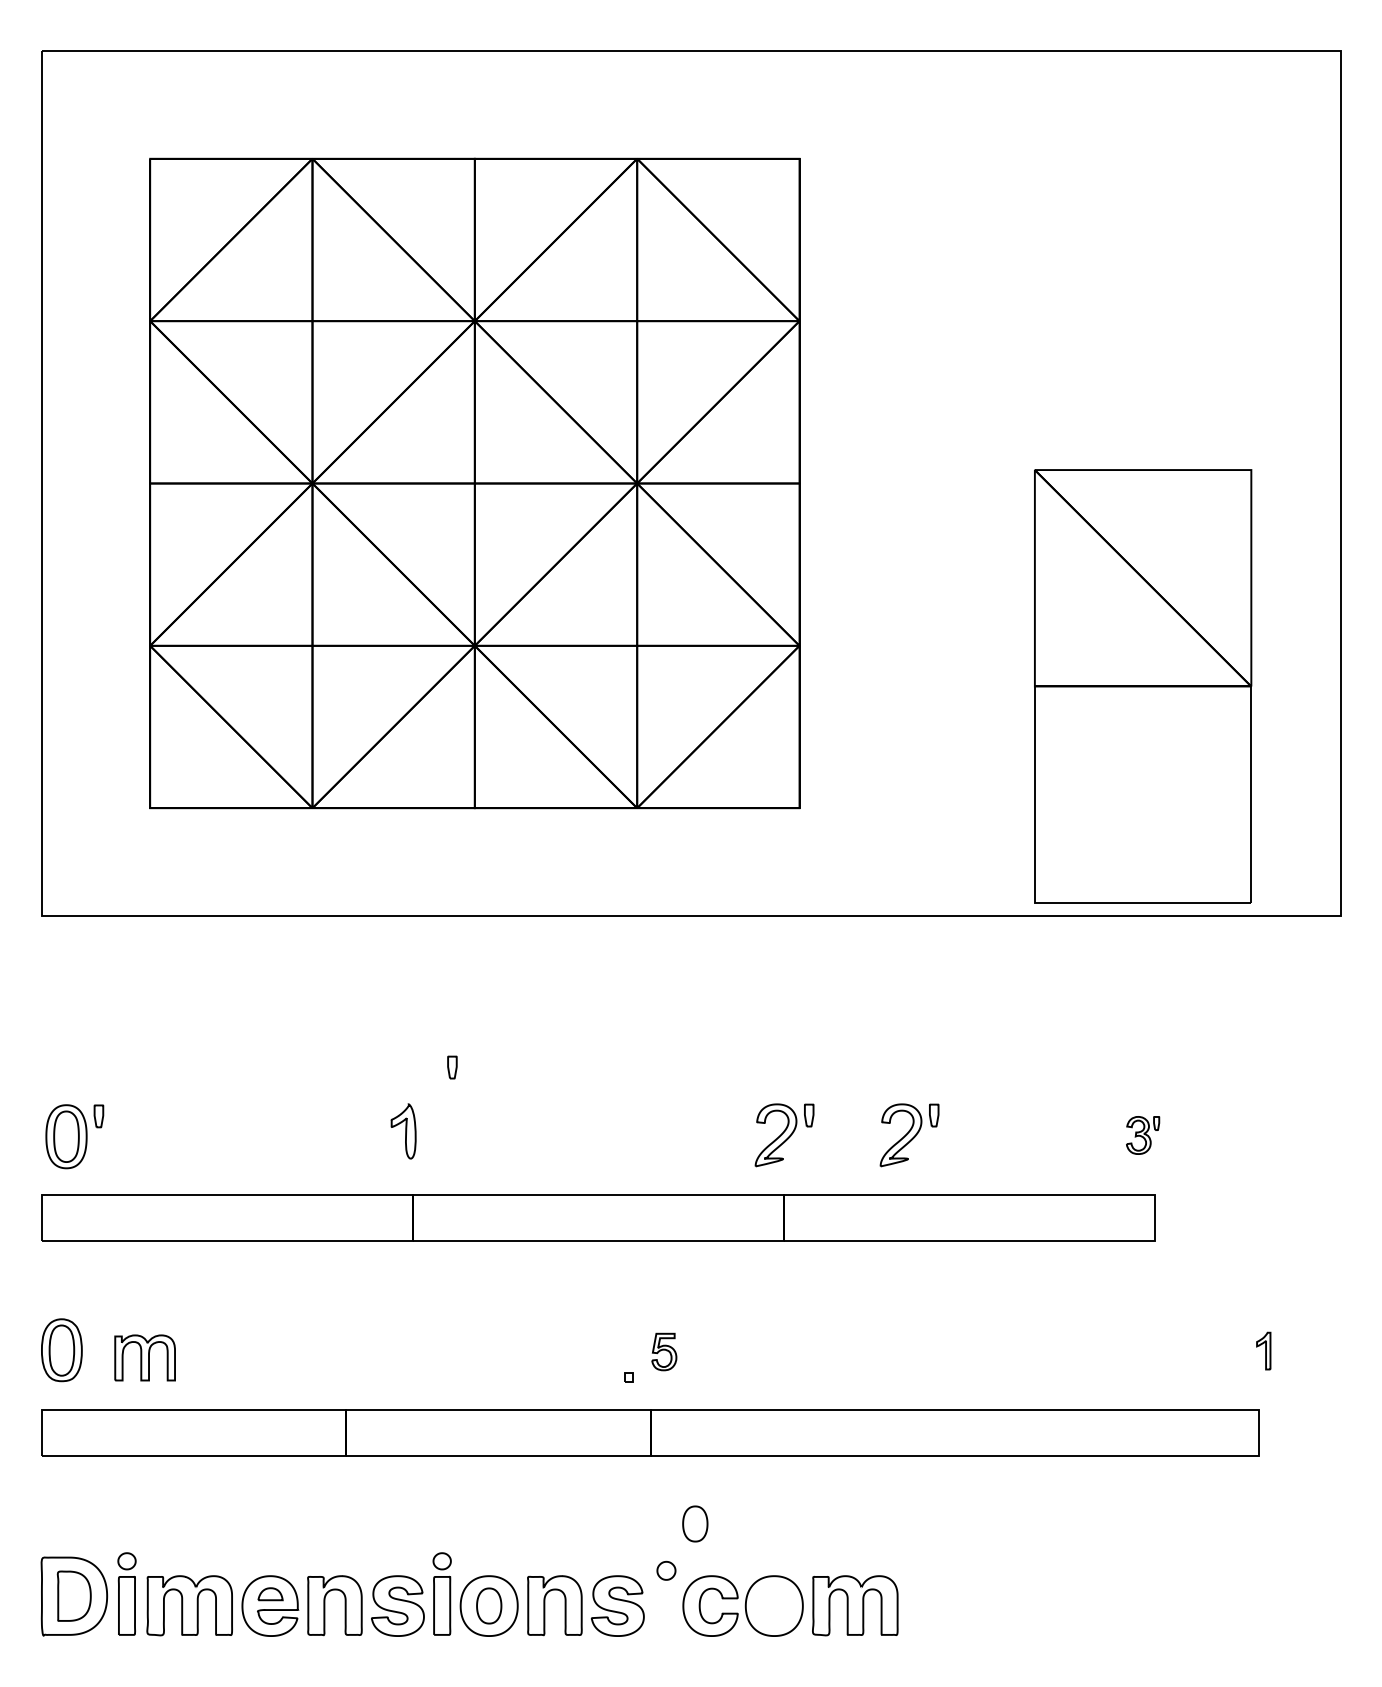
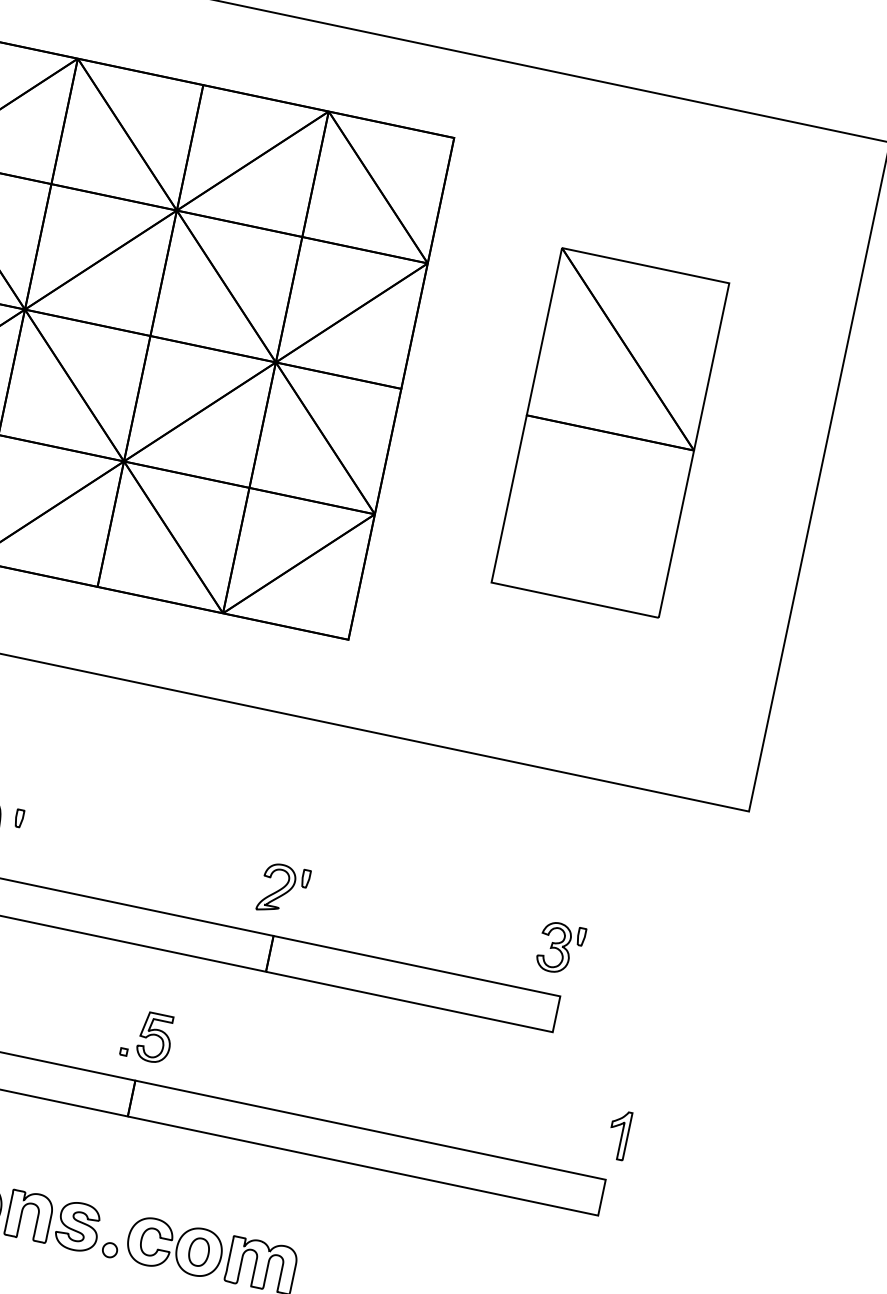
part: (1143, 686) -> (610, 433), moved
part: (452, 1067) -> (19, 818), moved
part: (909, 1135) -> (380, 910), removed
part: (1142, 1135) -> (560, 948), size x1.67
part: (1263, 1350) -> (618, 1134), size x1.67
part: (664, 1351) -> (155, 1037), size x1.67
part: (695, 1523) -> (199, 1251), moved
part: (666, 1570) -> (110, 1249), moved

